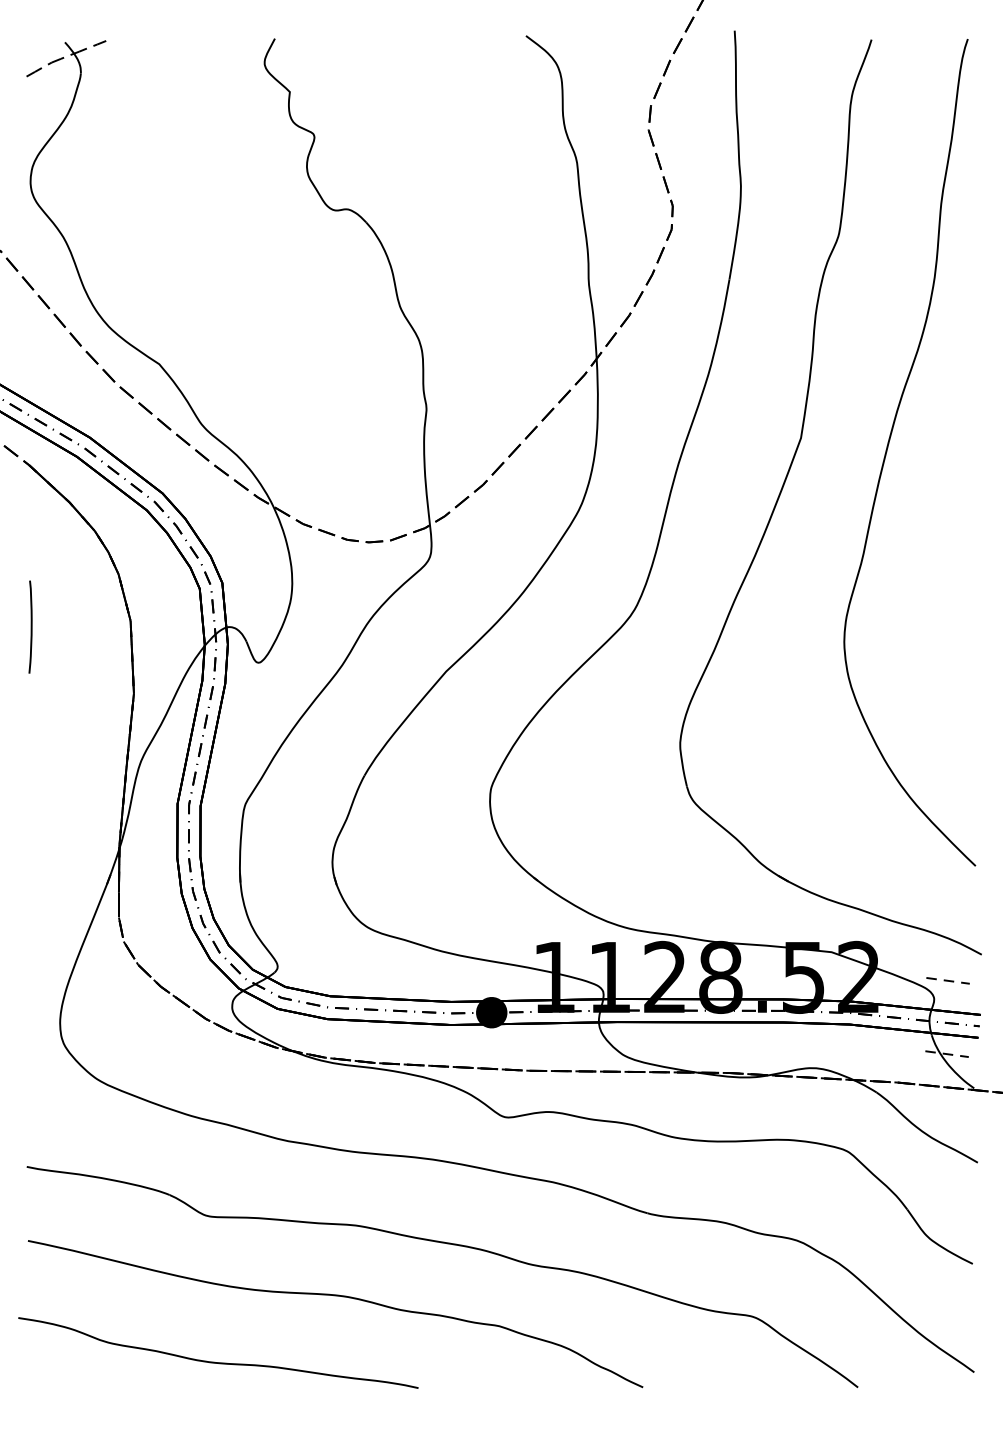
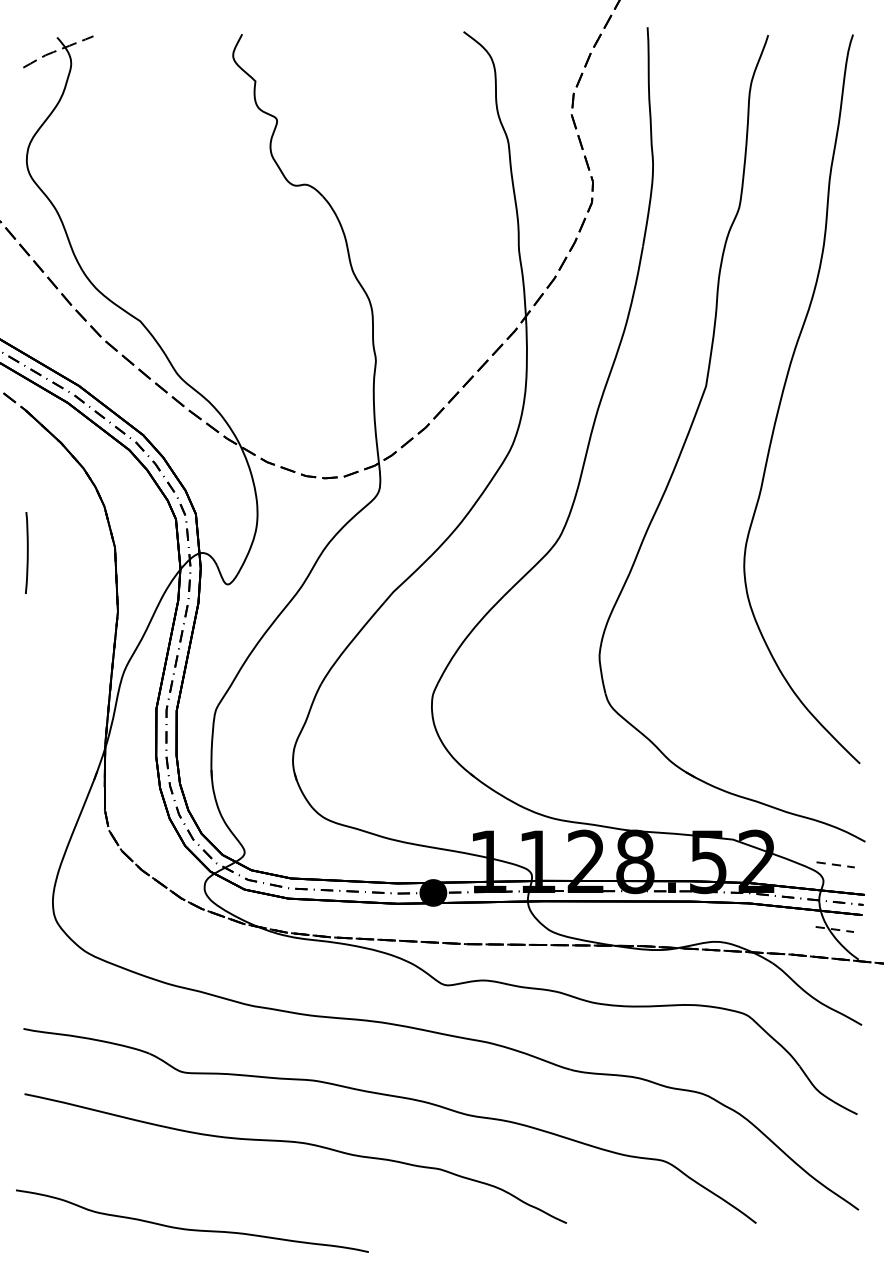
curve: (214, 1361) -> (188, 1228), moved

